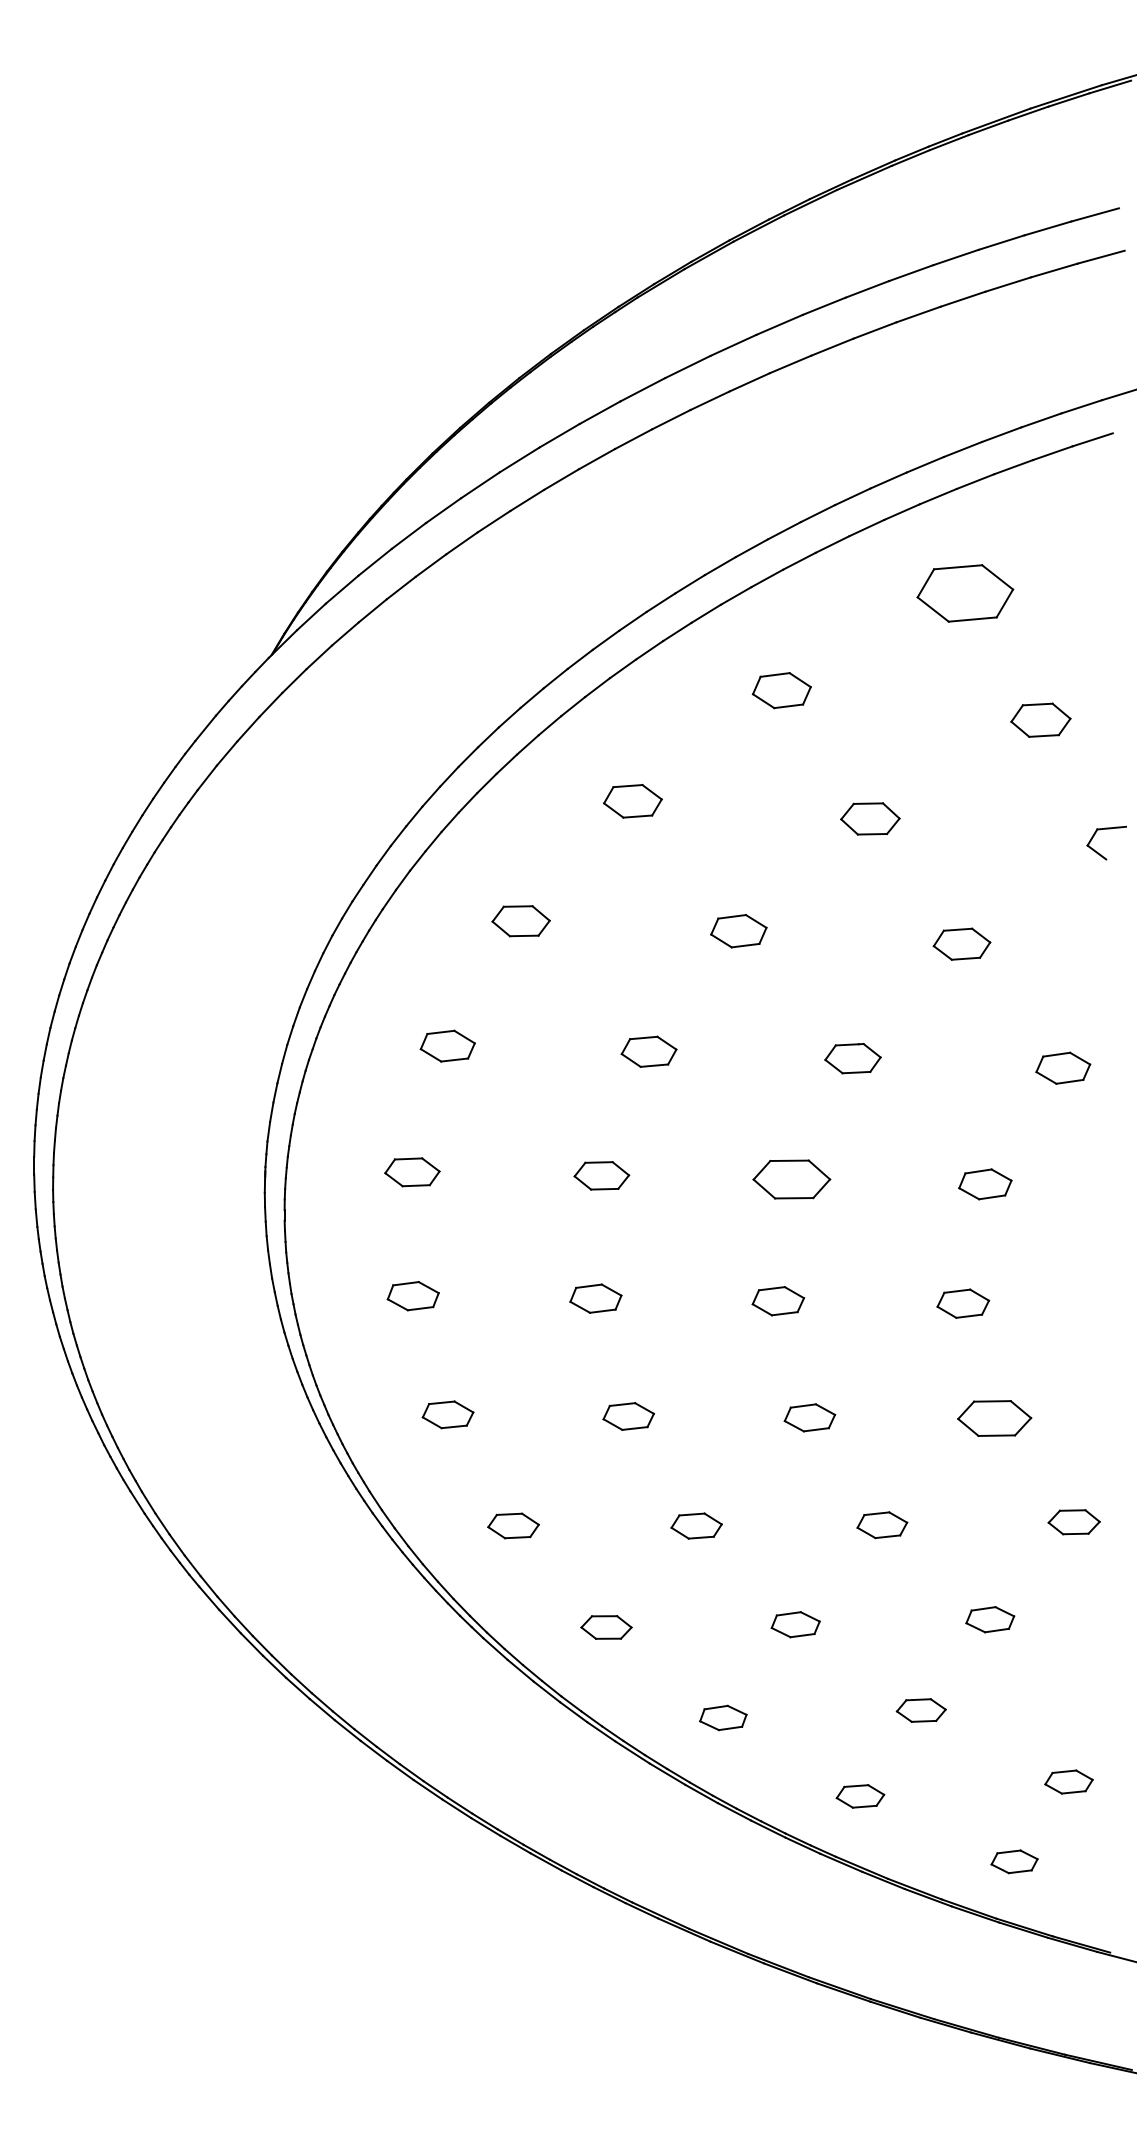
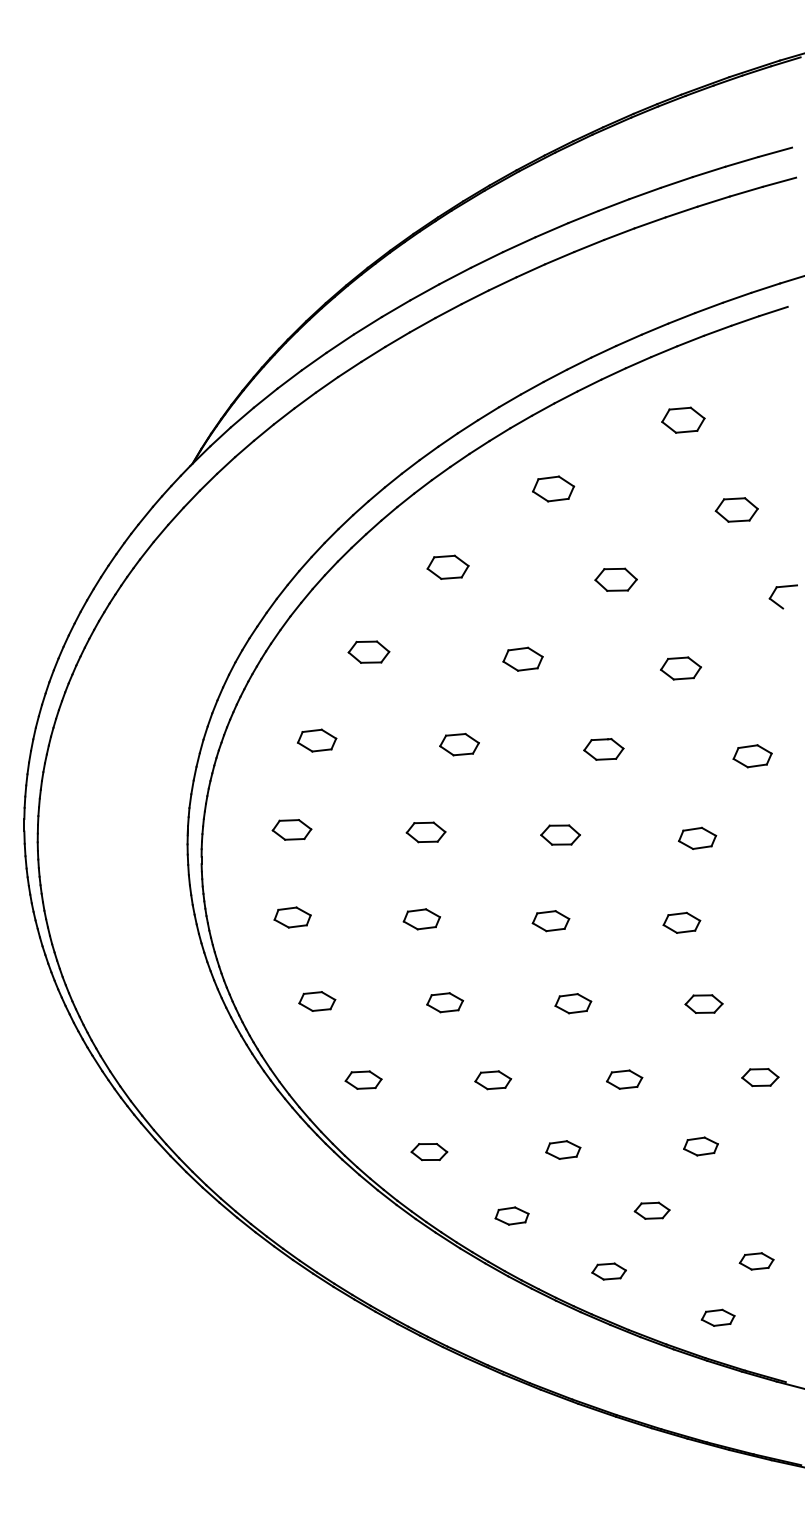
part: (965, 593) -> (683, 420), size x0.62
part: (791, 1179) -> (560, 834), size x0.71
part: (994, 1418) -> (703, 1004), size x0.71

